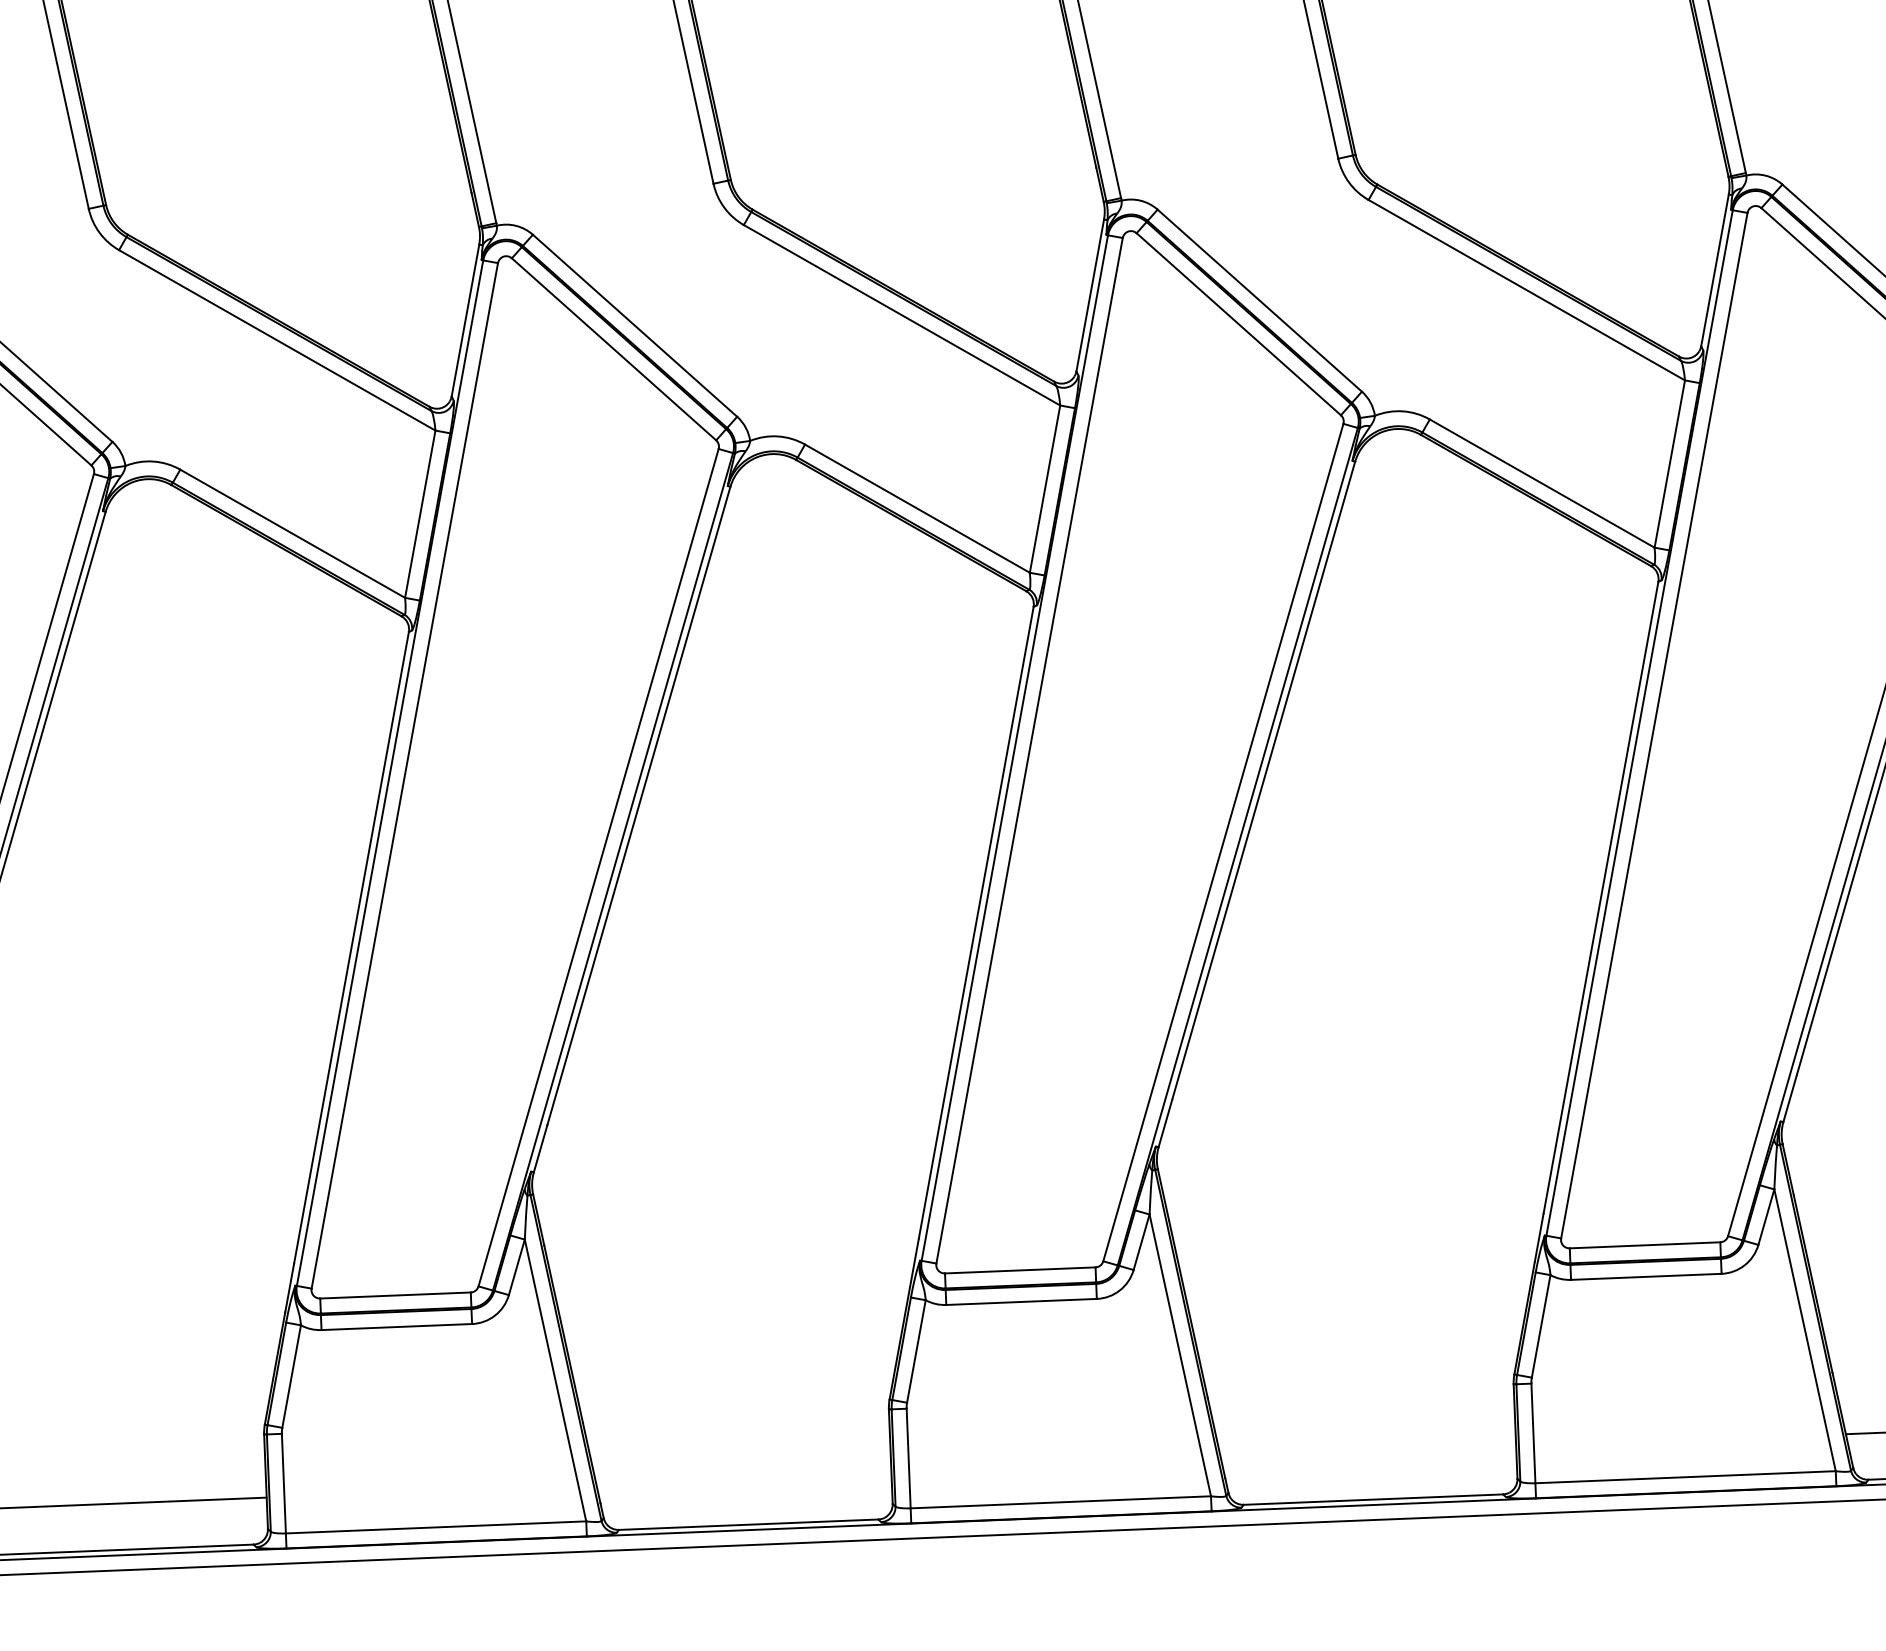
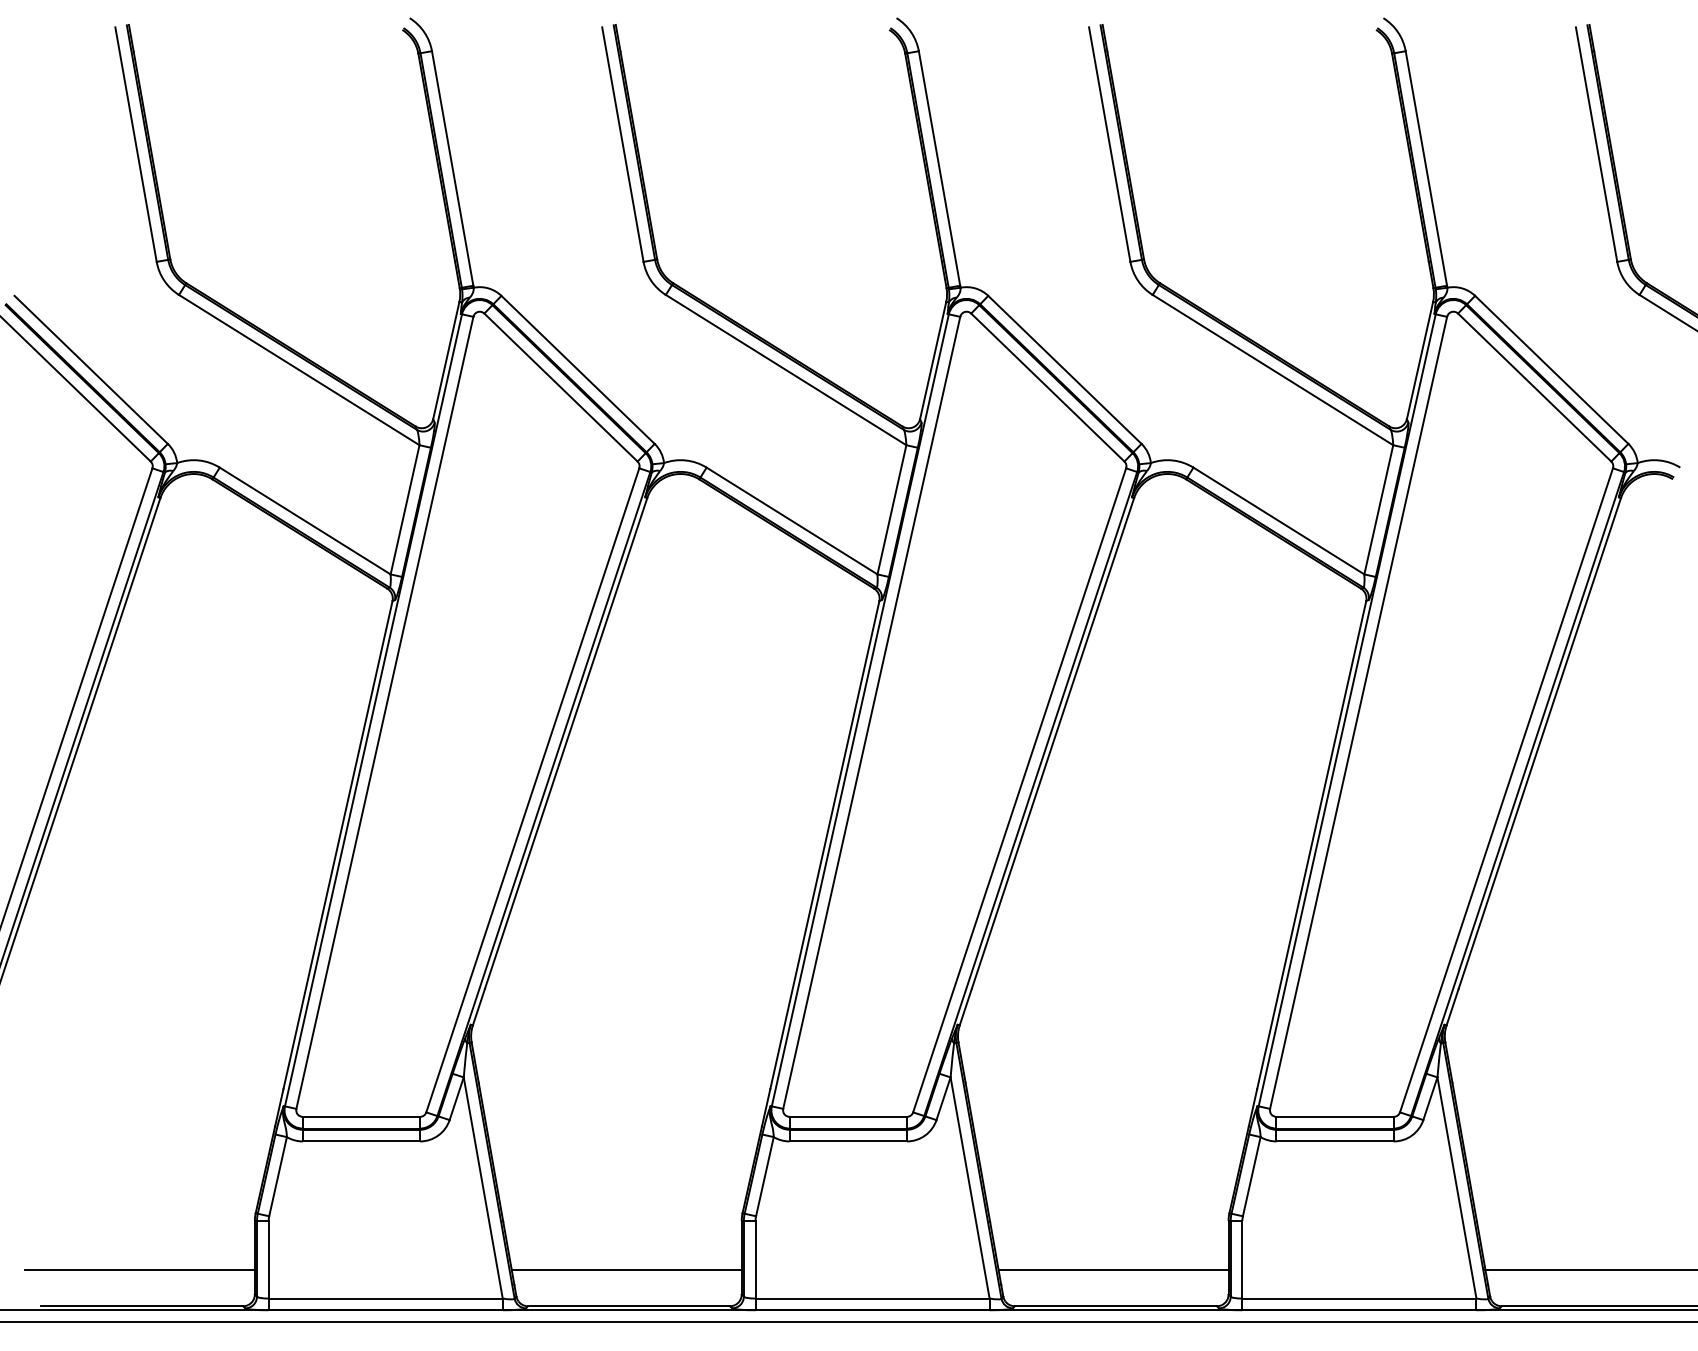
line: (1368, 1453) -> (1113, 1270), added
line: (743, 1478) -> (626, 1270), added

